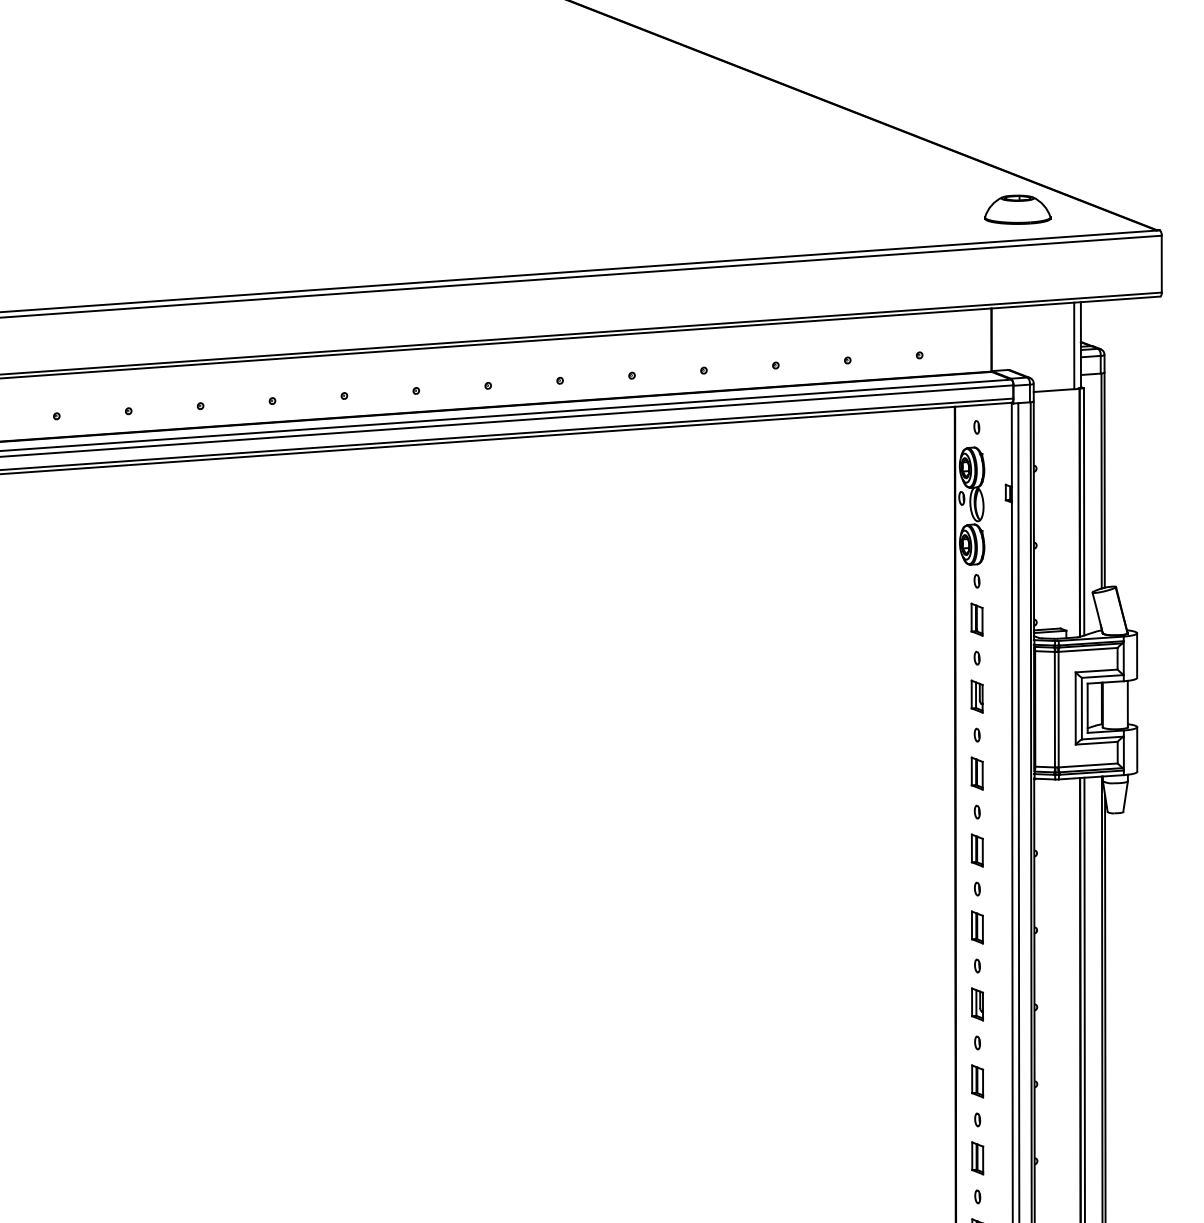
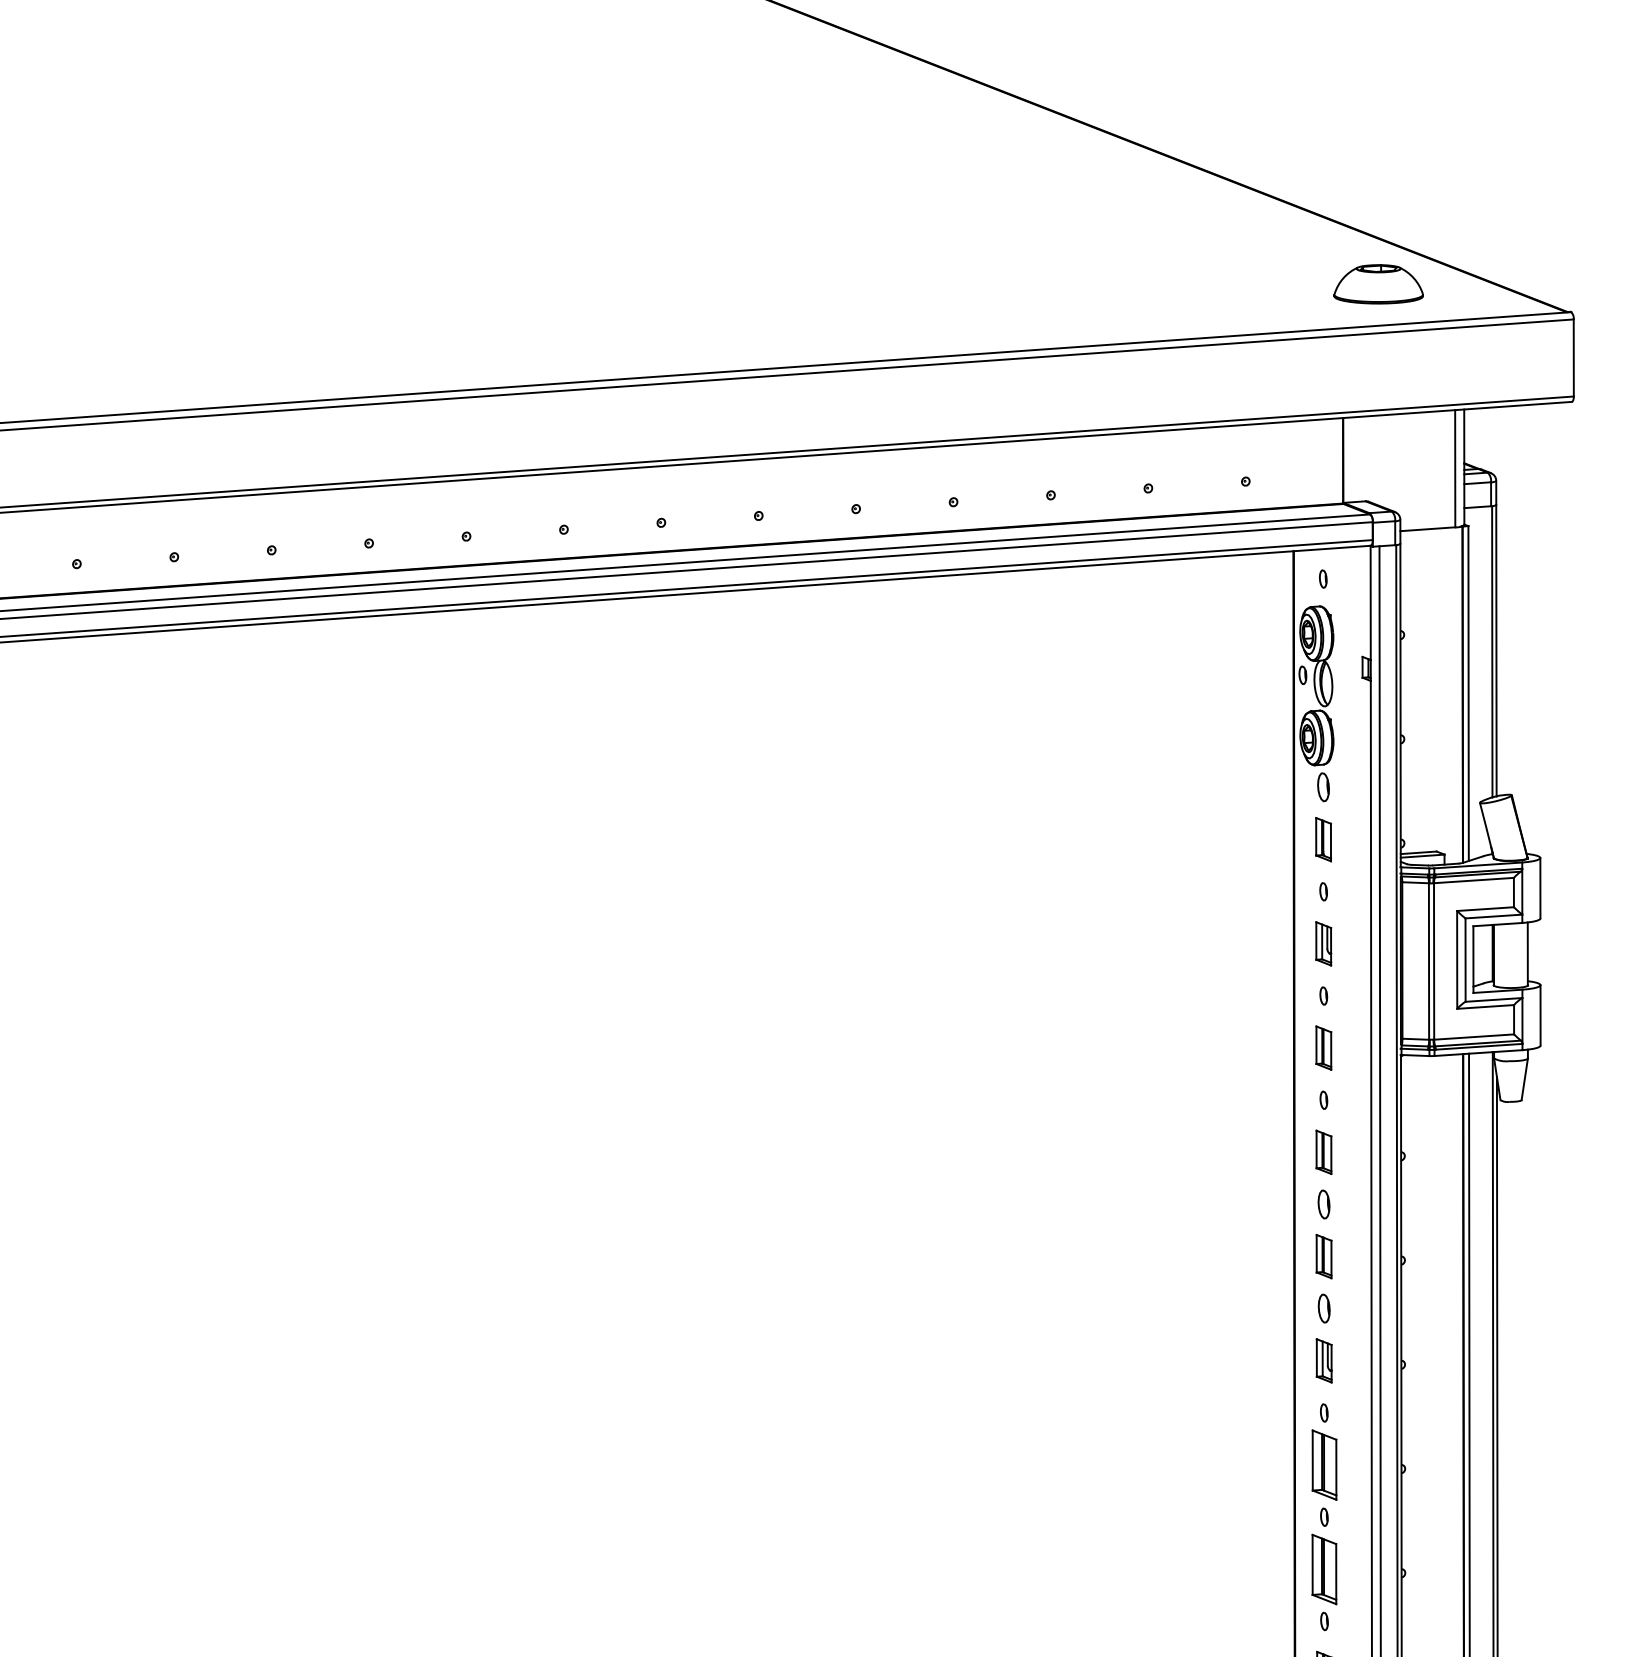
part: (977, 581) -> (1323, 787), size x1.6
part: (977, 889) -> (1323, 1204), size x1.6
part: (977, 965) -> (1323, 1308), size x1.6
part: (977, 1080) -> (1323, 1464), size x1.6
part: (977, 1157) -> (1324, 1568), size x1.6

